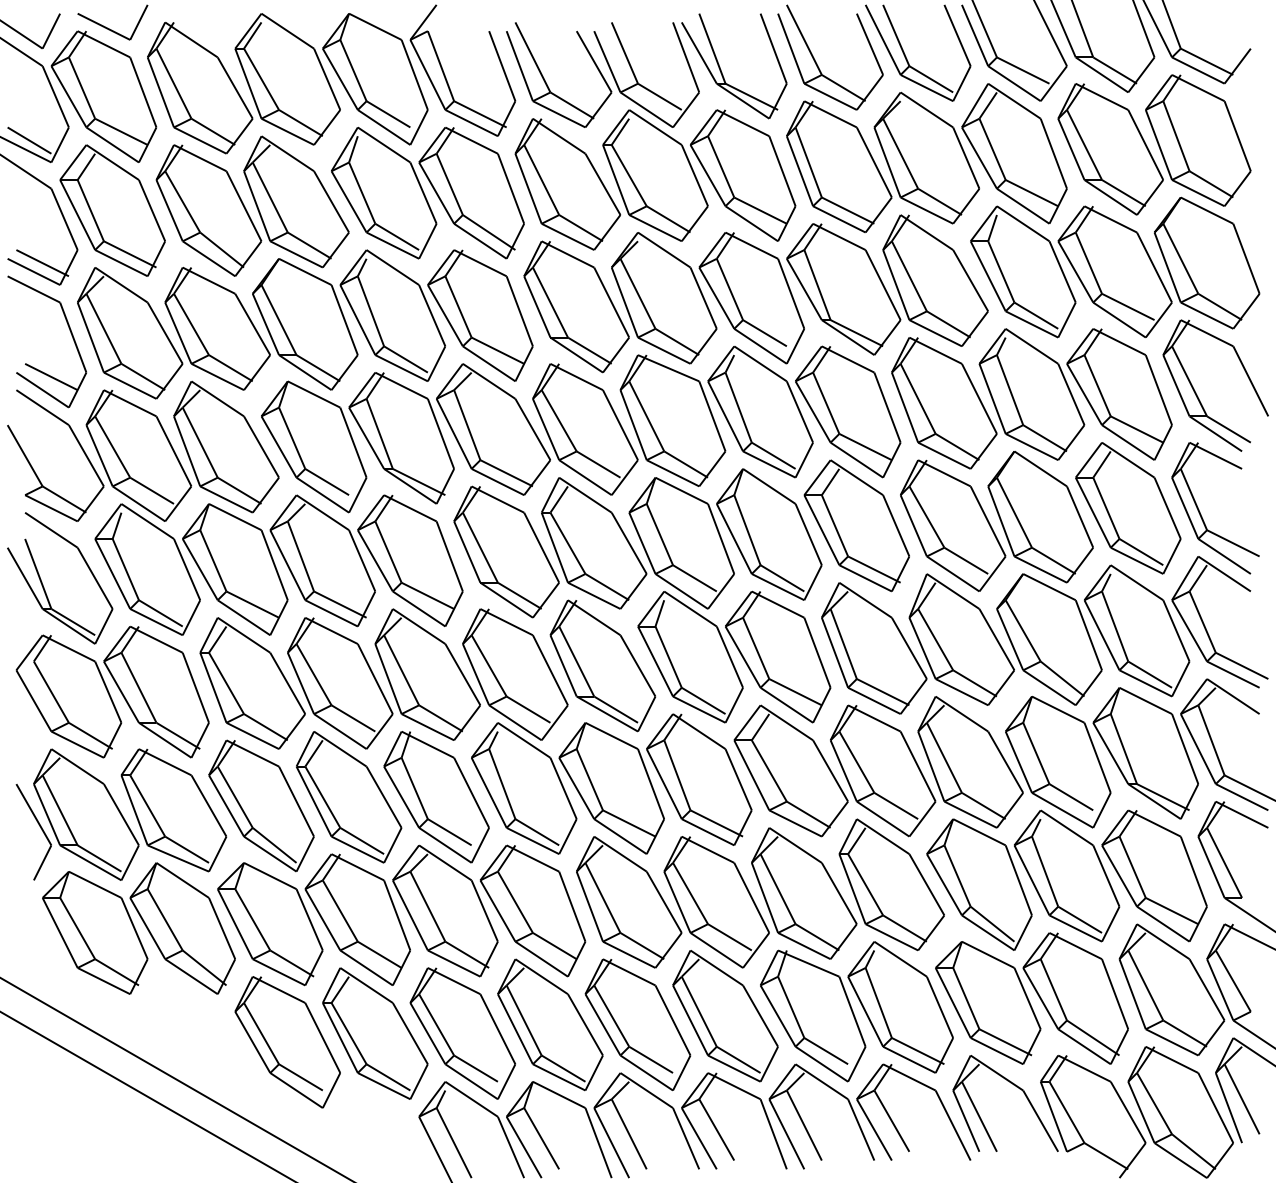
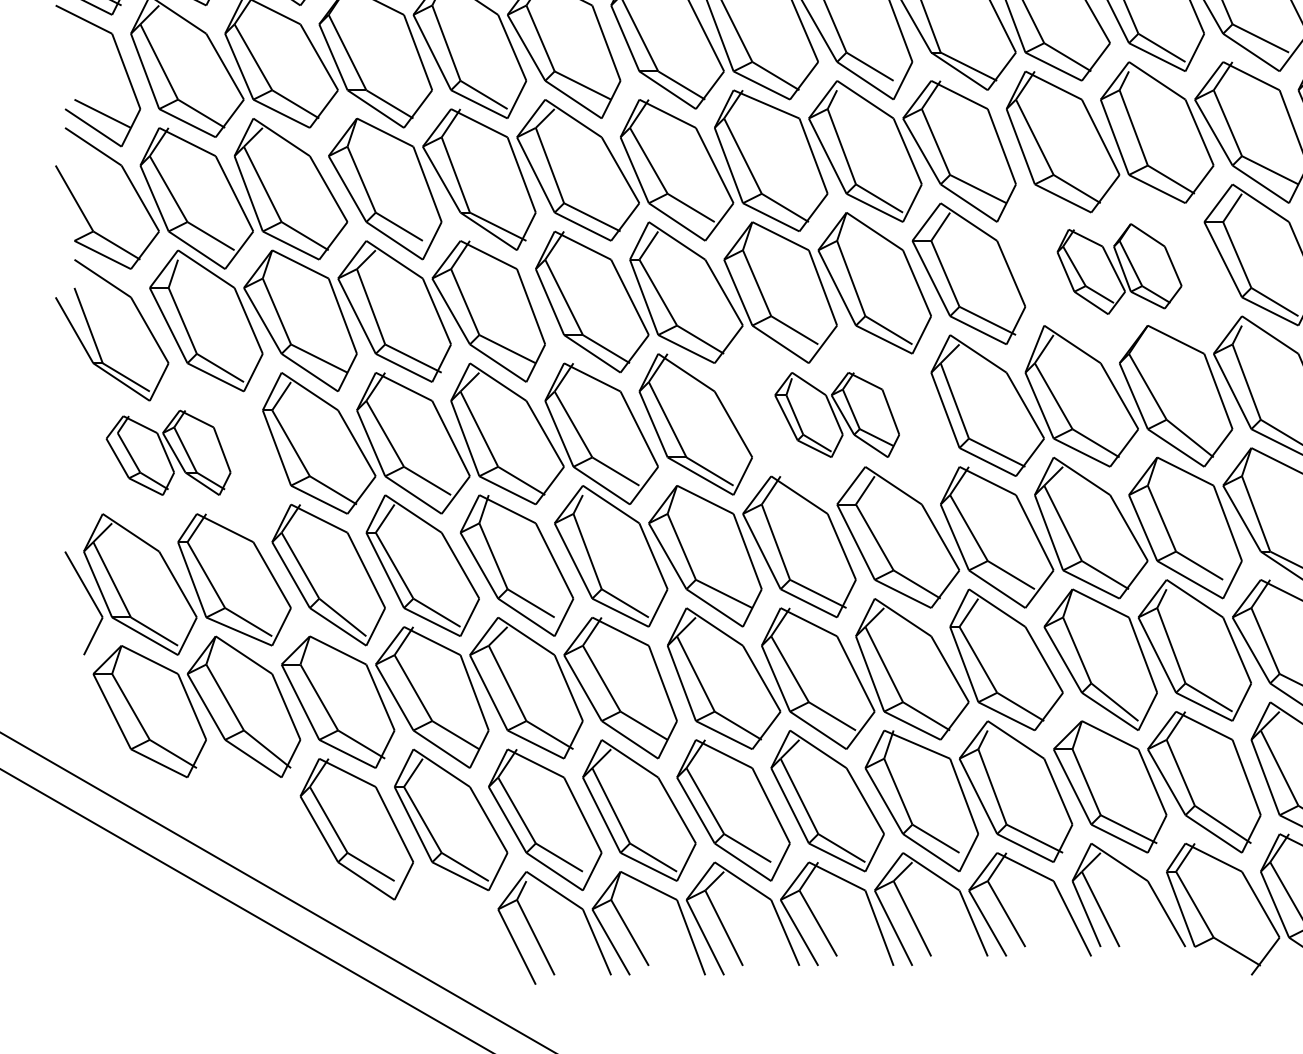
part: (996, 521) -> (1119, 269), size x0.6
part: (734, 656) -> (837, 414), size x0.6
part: (112, 692) -> (168, 453), size x0.6

